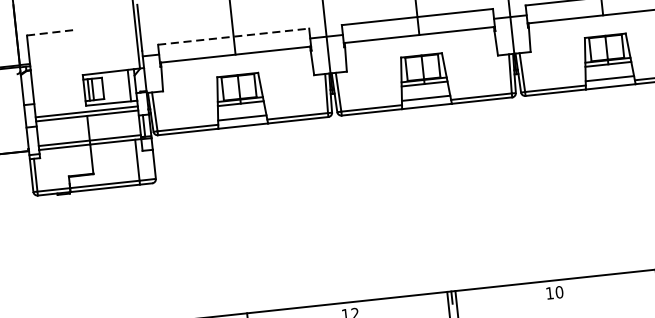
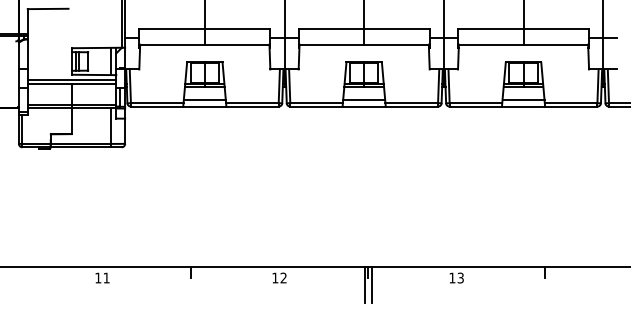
line: (50, 32) -> (48, 8), dashed -> solid
line: (233, 37) -> (204, 29), dashed -> solid
text: (559, 291) -> (460, 277), 10 -> 13

